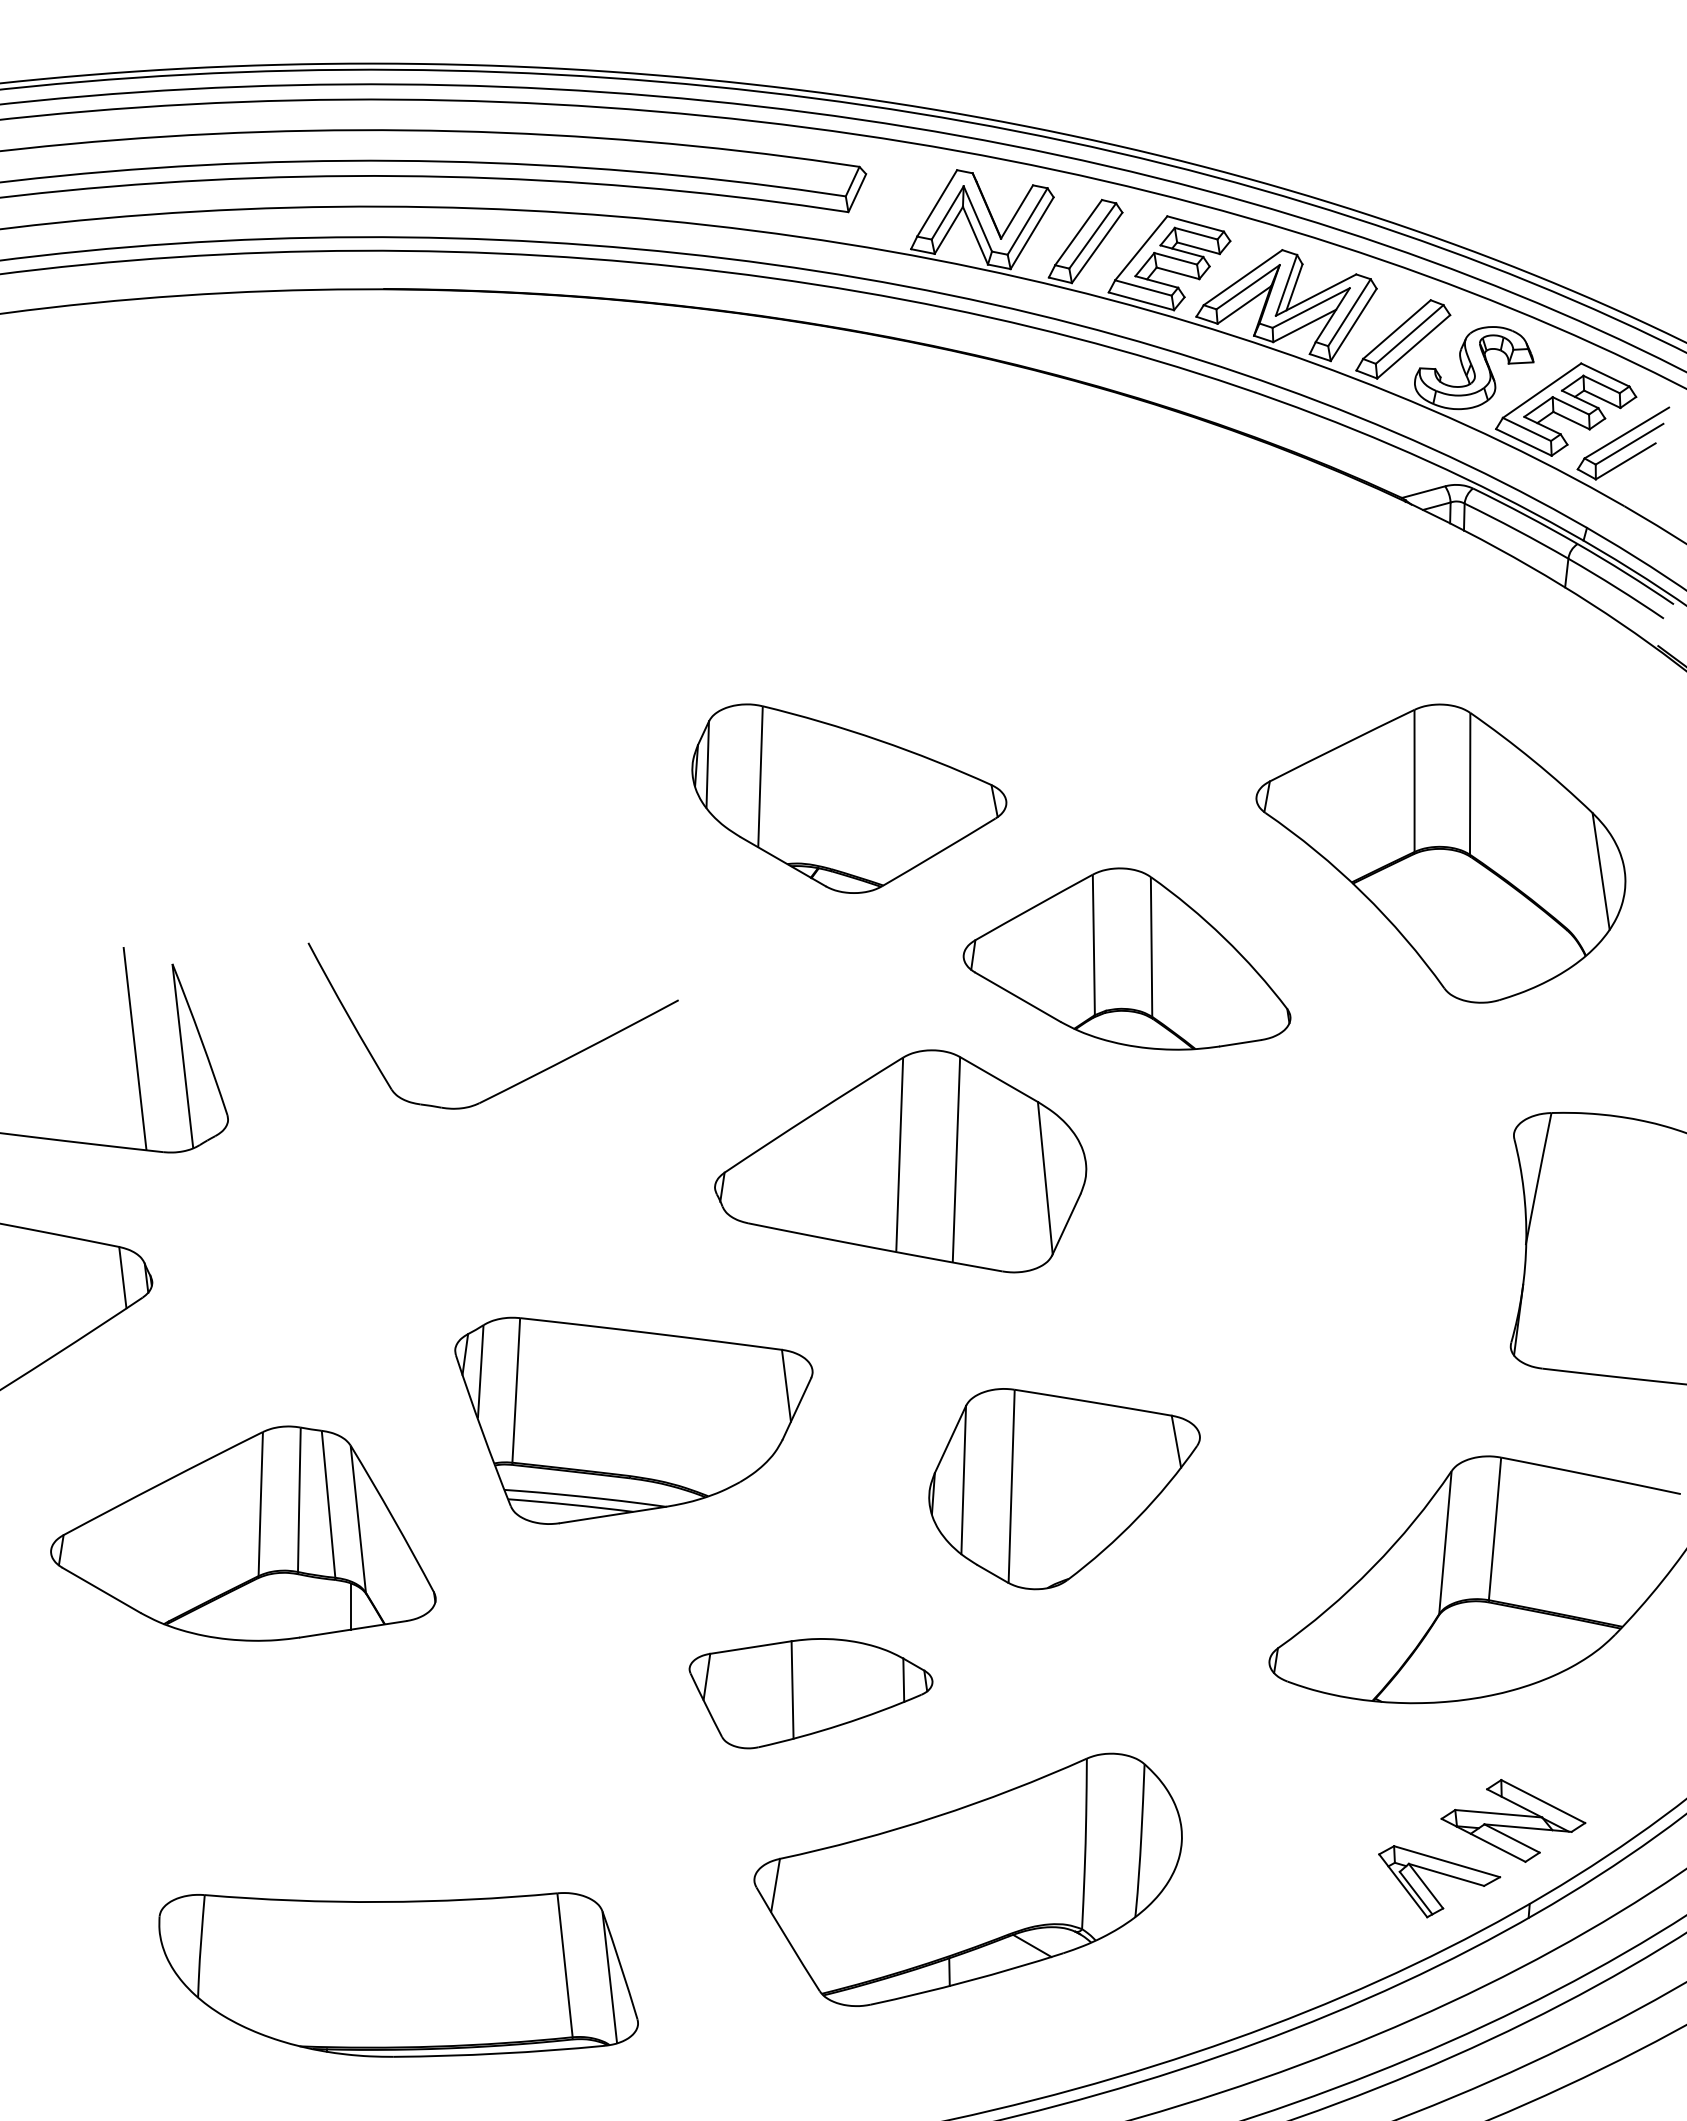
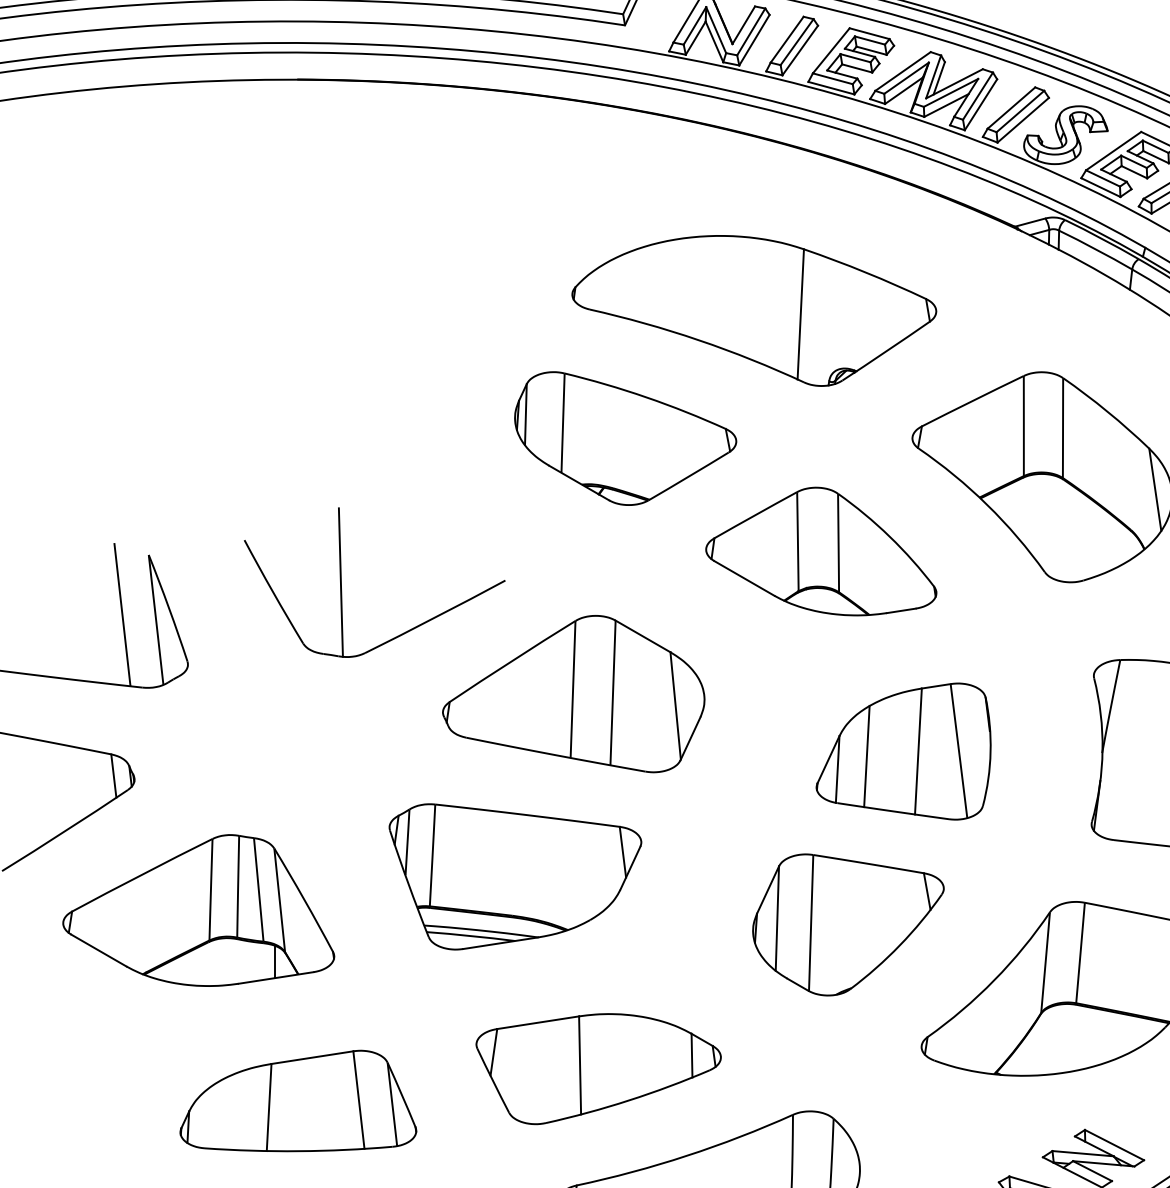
part: (1031, 617) -> (753, 310), added
line: (445, 1002) -> (341, 582), added
part: (900, 1161) -> (573, 694), moved
part: (1243, 1242) -> (903, 751), added
part: (633, 1420) -> (515, 876), moved
part: (1064, 1489) -> (848, 925), moved
part: (243, 1533) -> (198, 910), moved
part: (810, 1693) -> (598, 1068), size x1.43
part: (384, 1738) -> (298, 1100), added

